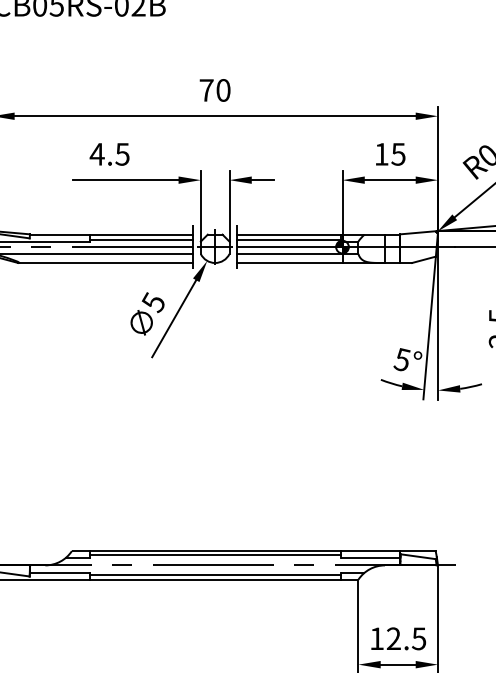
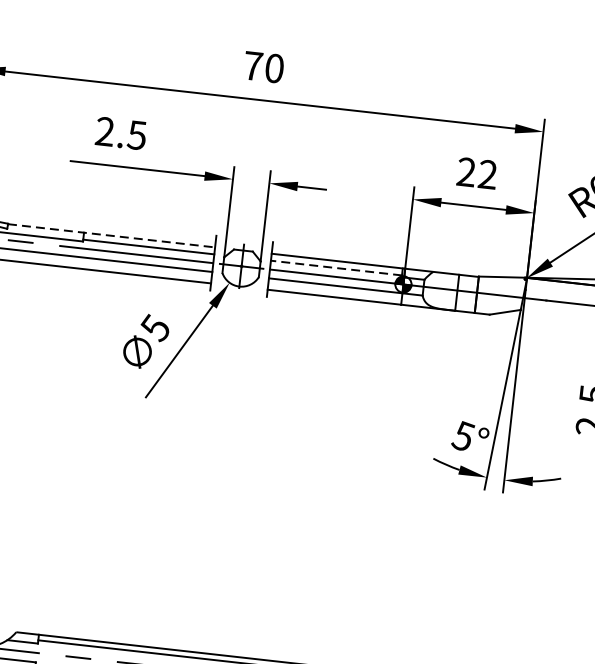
text: (96, 153) -> (104, 130), 4.5 -> 2.5
text: (389, 153) -> (476, 172), 15 -> 22
line: (111, 234) -> (111, 235), solid -> dashed
line: (289, 240) -> (337, 268), solid -> dashed

